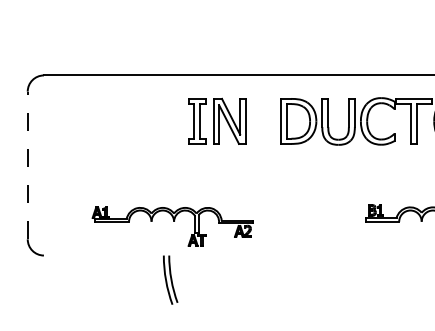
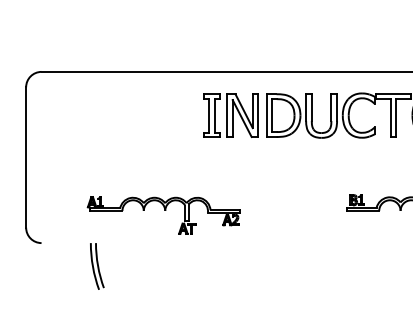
part: (217, 120) -> (231, 114), moved
line: (27, 165) -> (25, 157), dashed -> solid
part: (170, 279) -> (97, 265), moved

